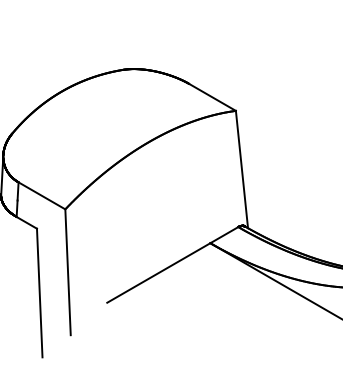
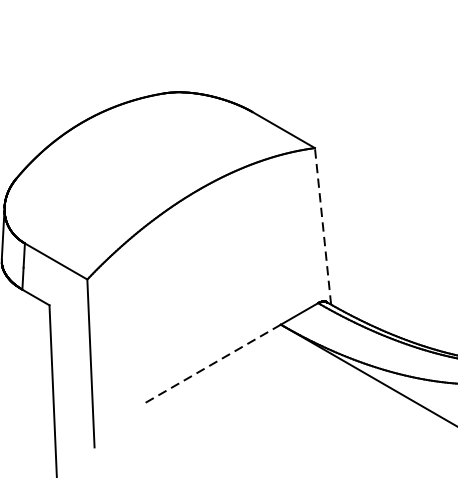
line: (241, 169) -> (322, 226), solid -> dashed
line: (158, 272) -> (211, 363), solid -> dashed

